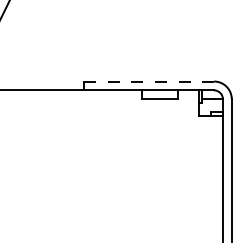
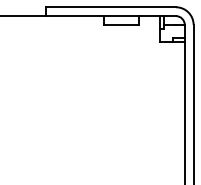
line: (149, 81) -> (111, 7), dashed -> solid

